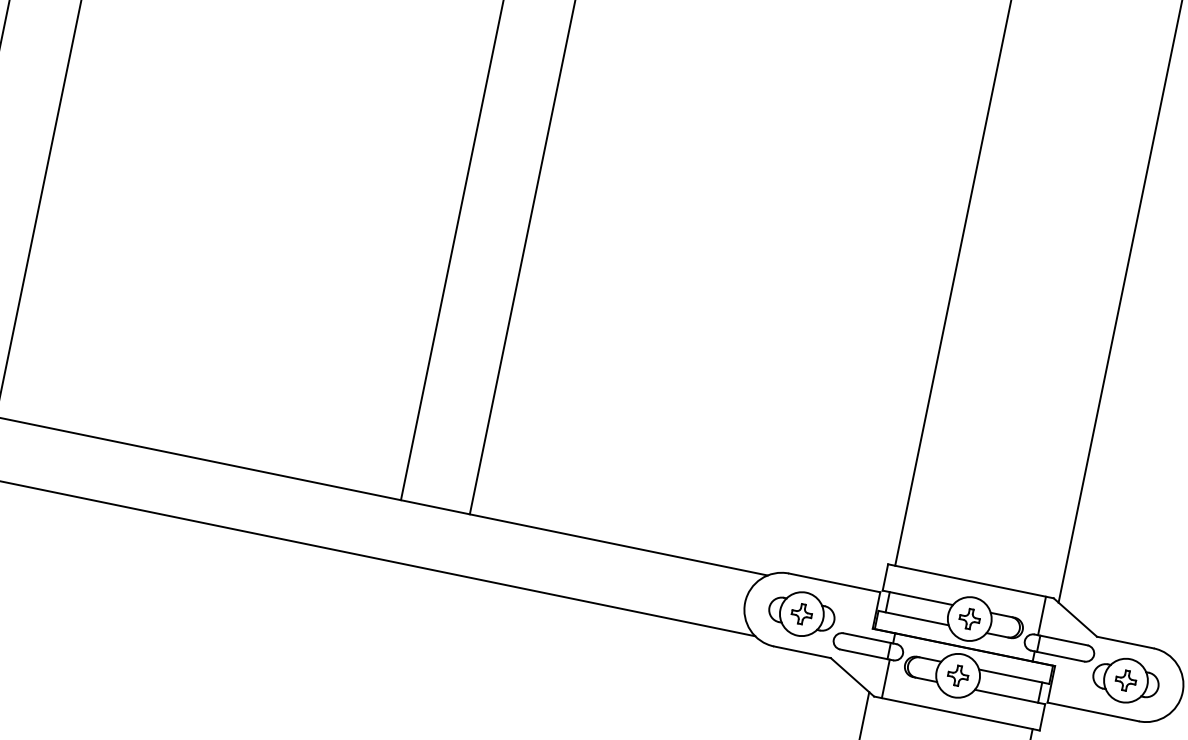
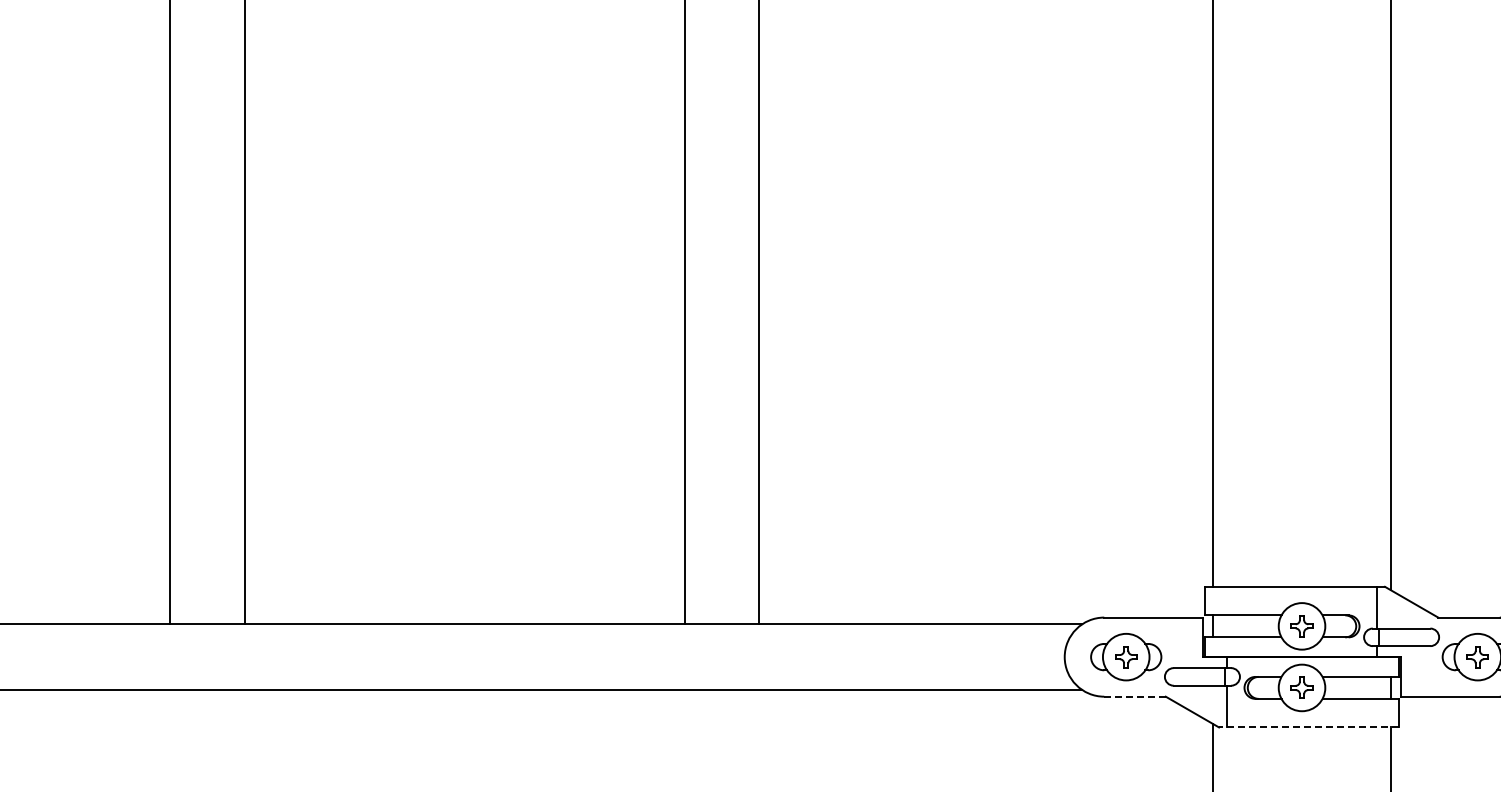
line: (802, 652) -> (1135, 696), solid -> dashed
line: (956, 713) -> (1308, 727), solid -> dashed

